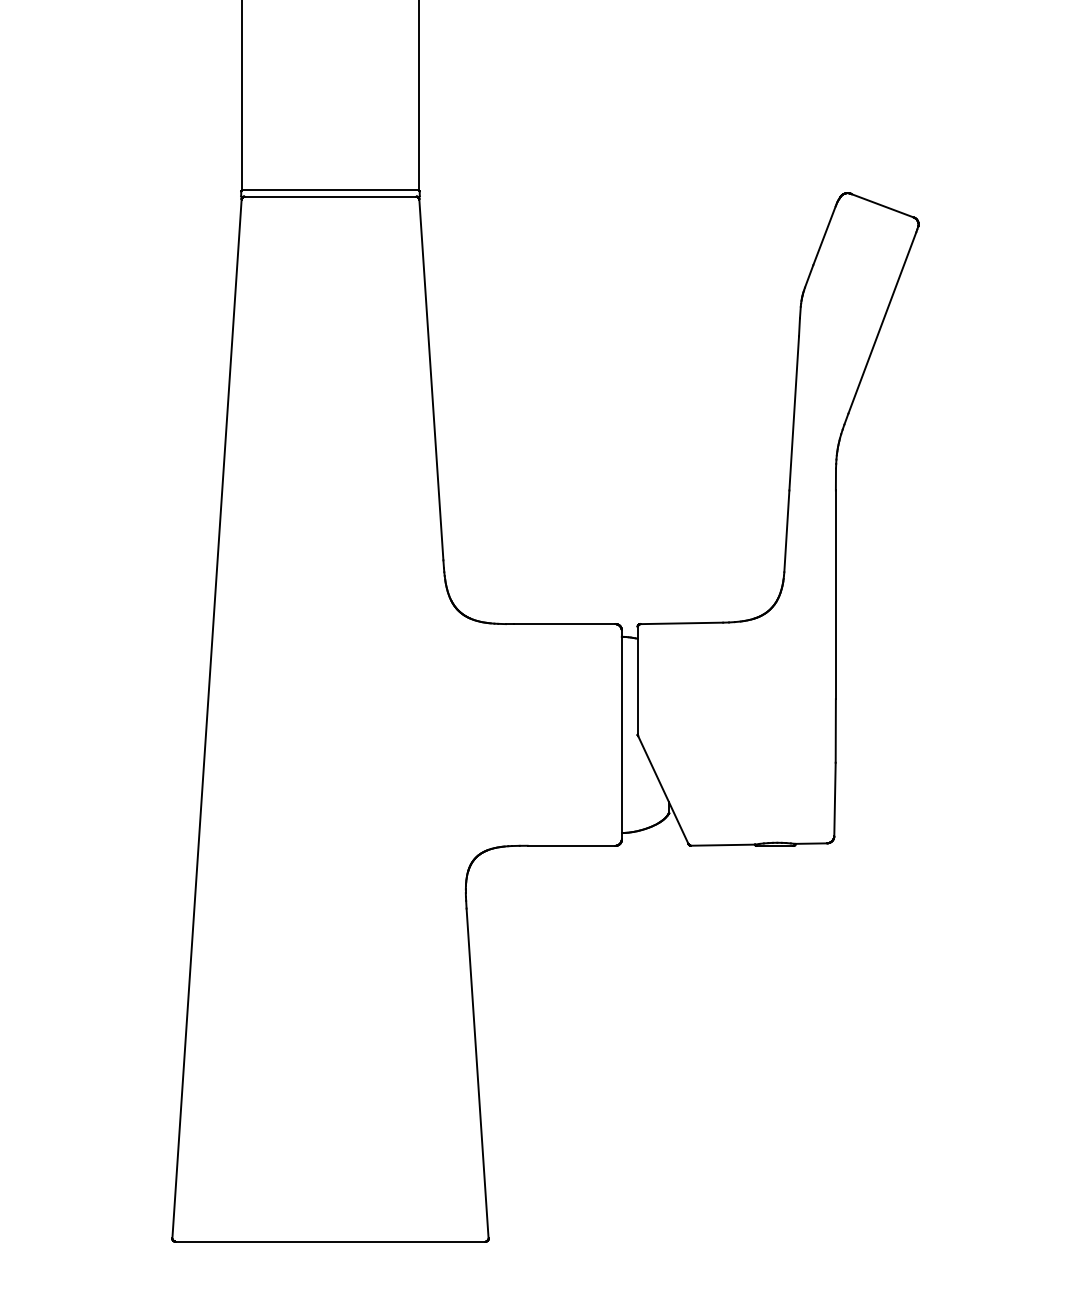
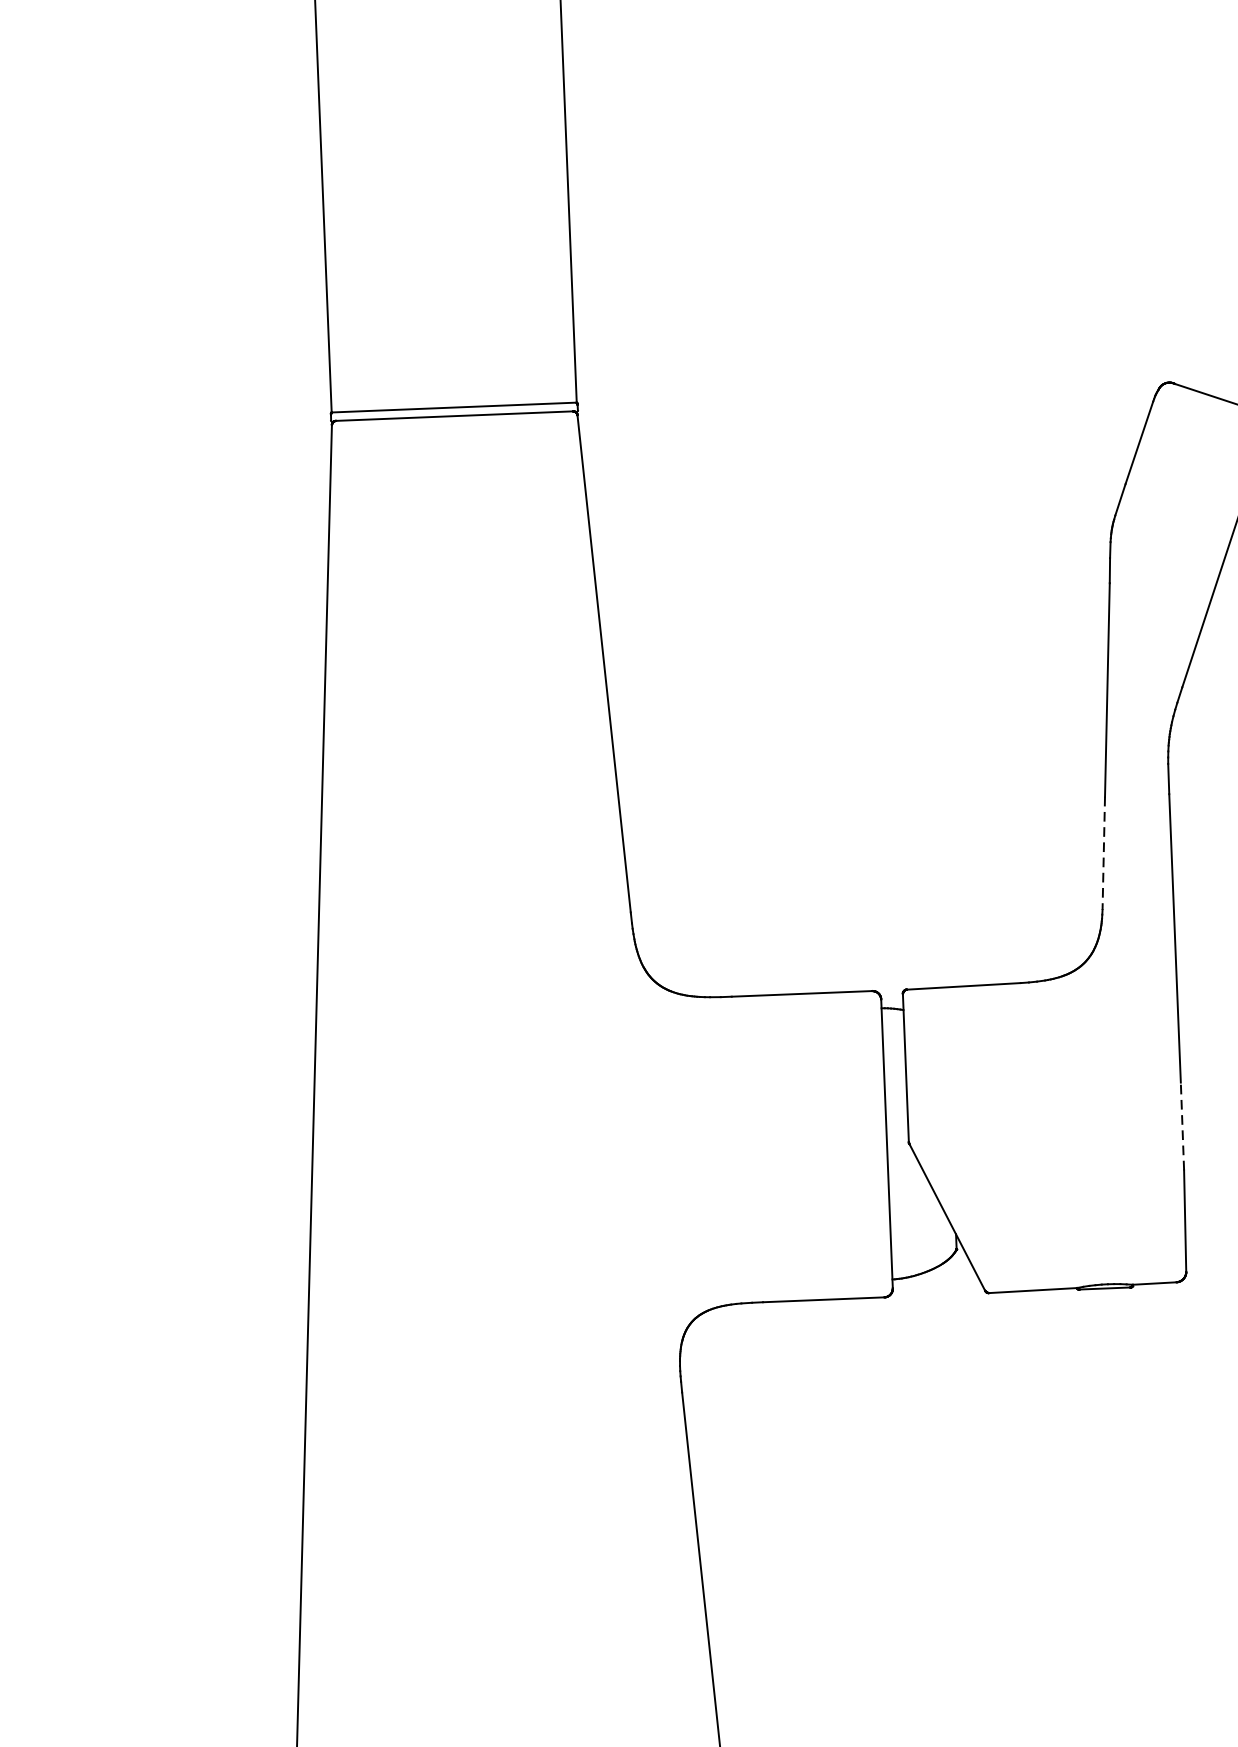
line: (786, 531) -> (1103, 853), solid -> dashed
line: (835, 730) -> (1182, 1125), solid -> dashed

